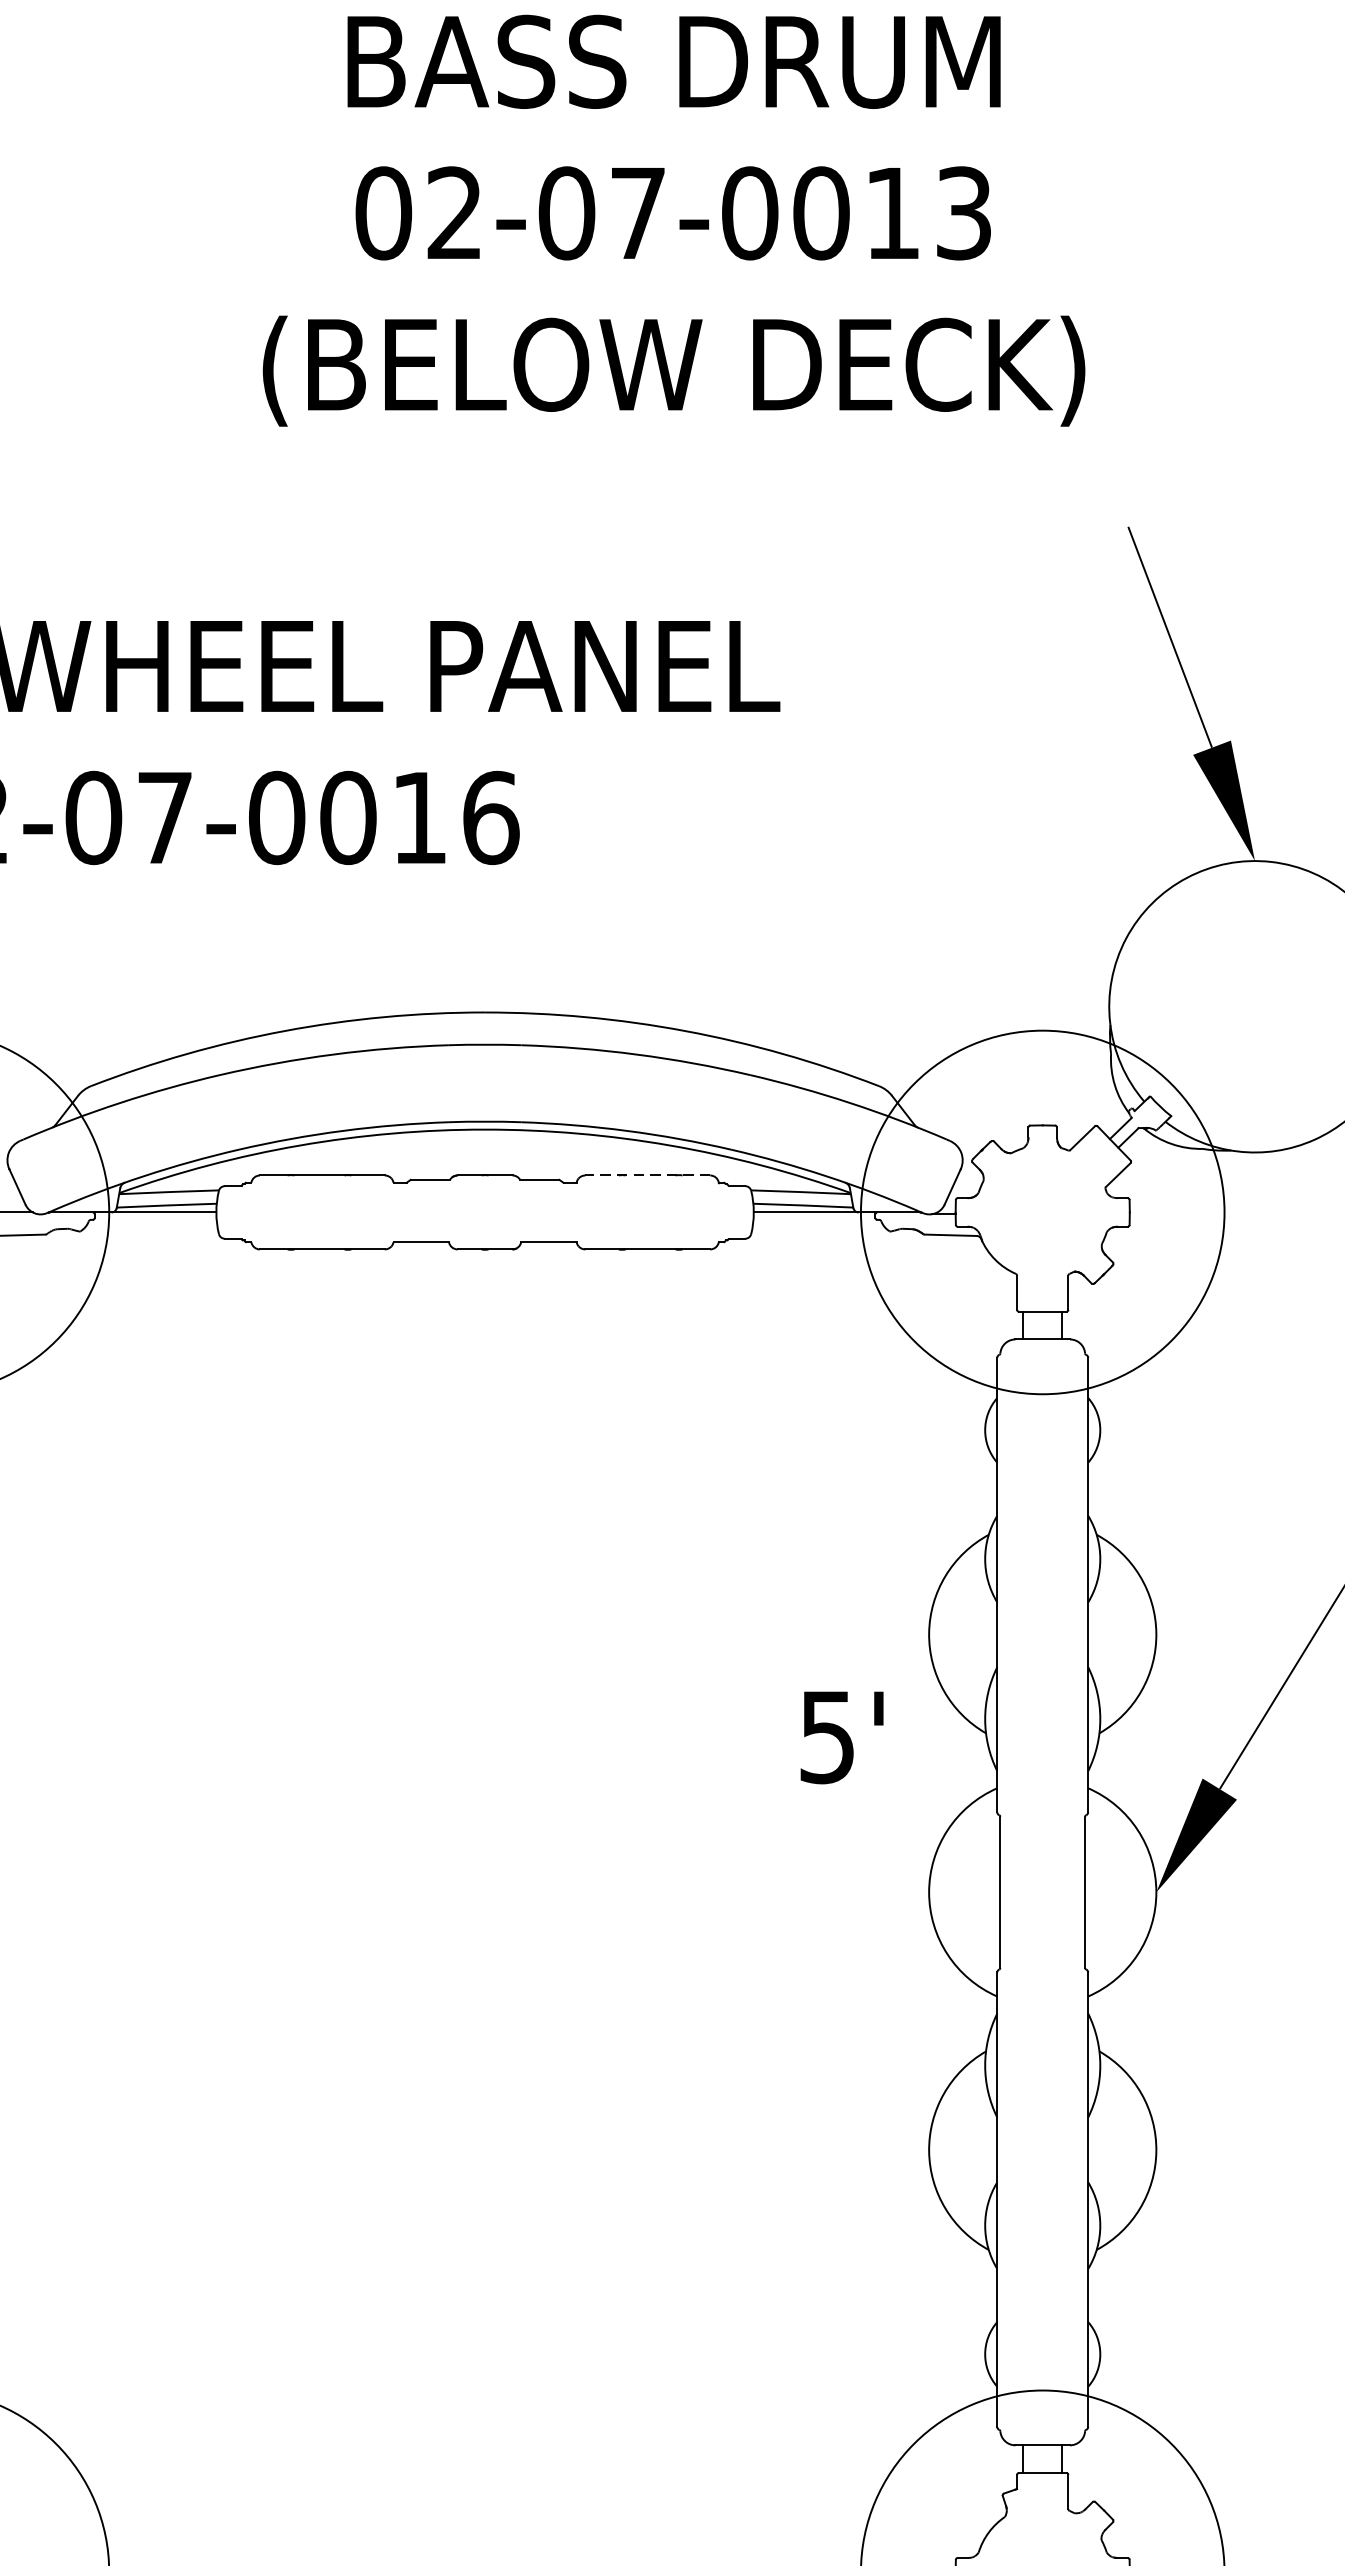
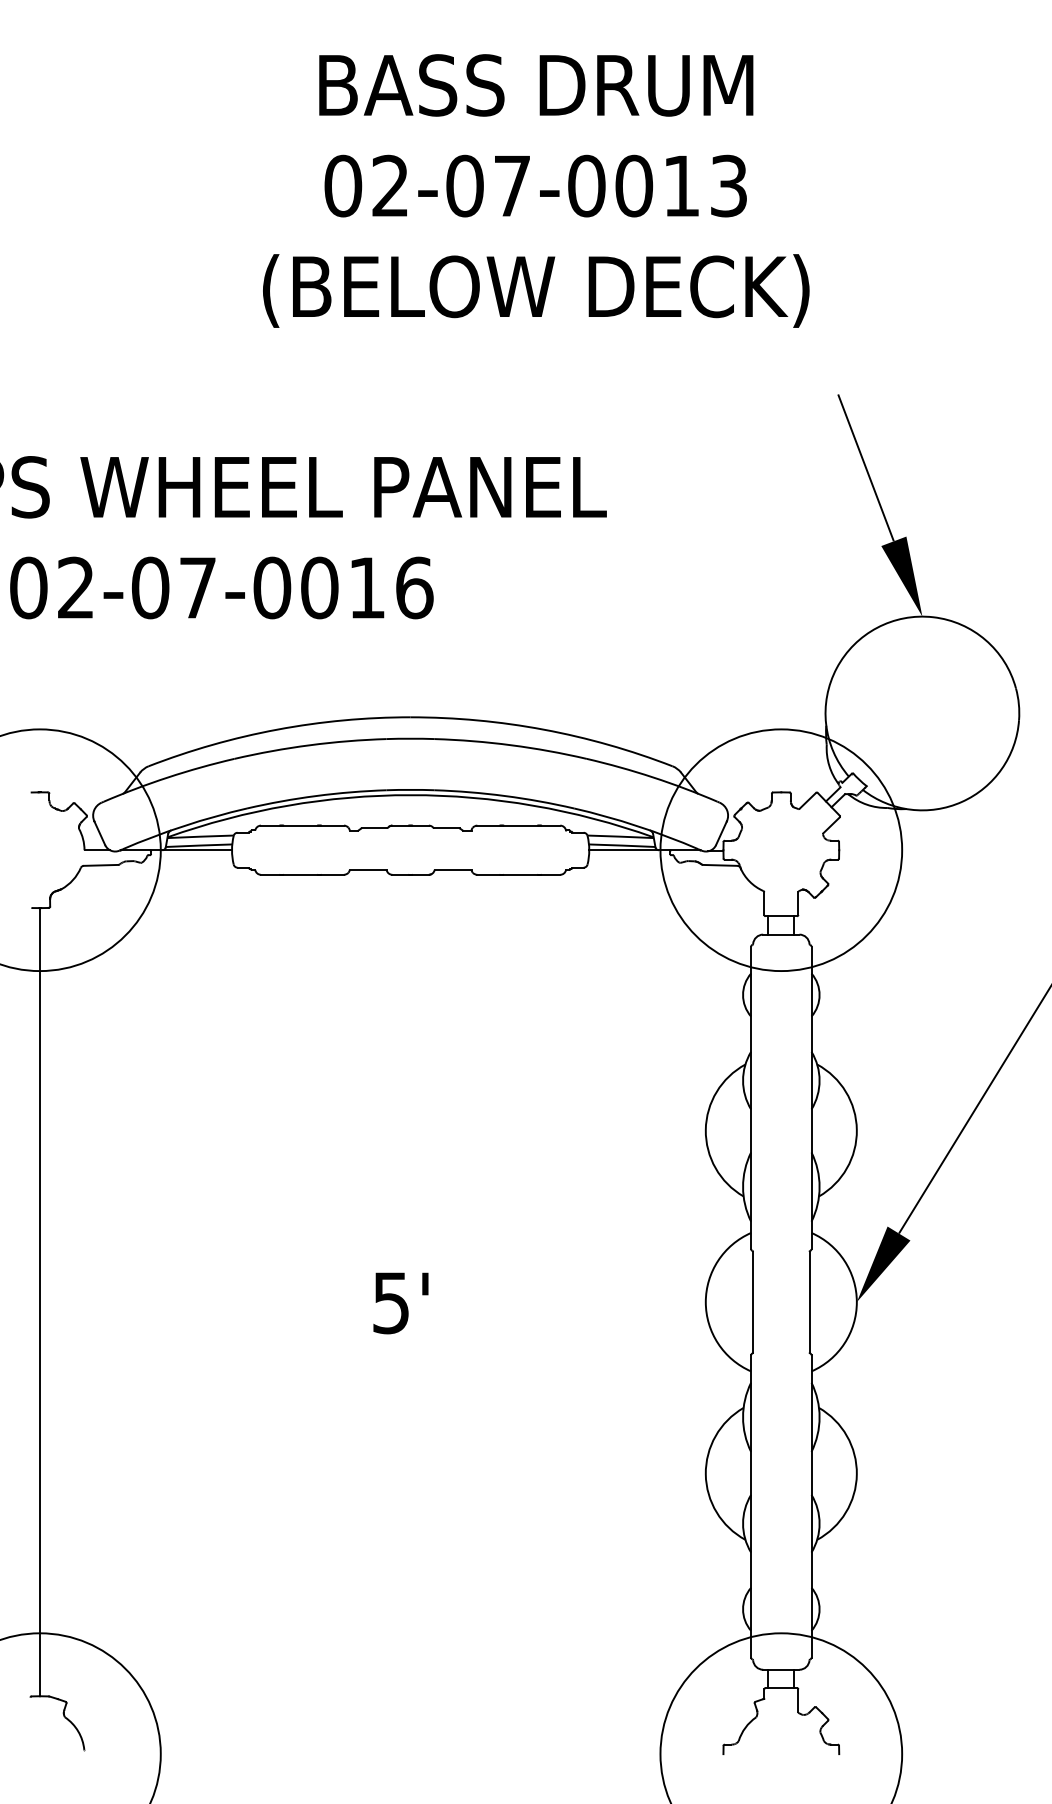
line: (647, 1175) -> (518, 825), dashed -> solid
text: (841, 1737) -> (400, 1303), moved

